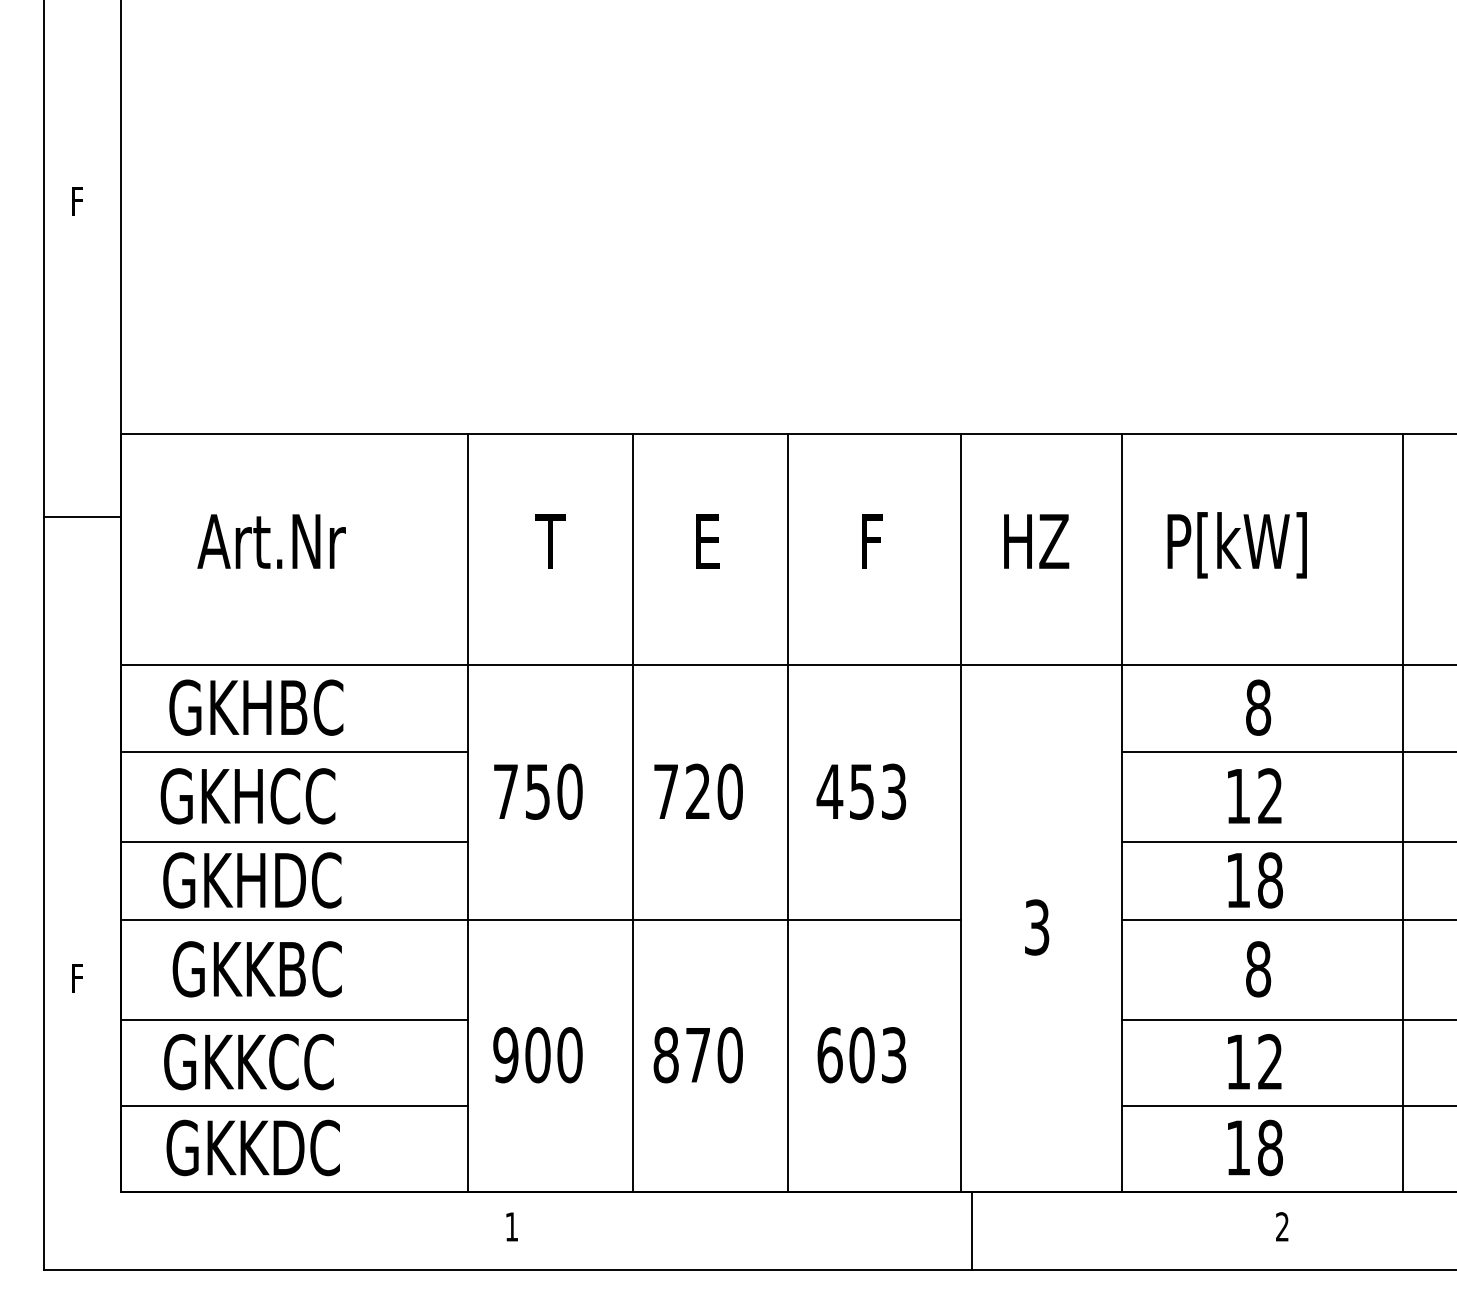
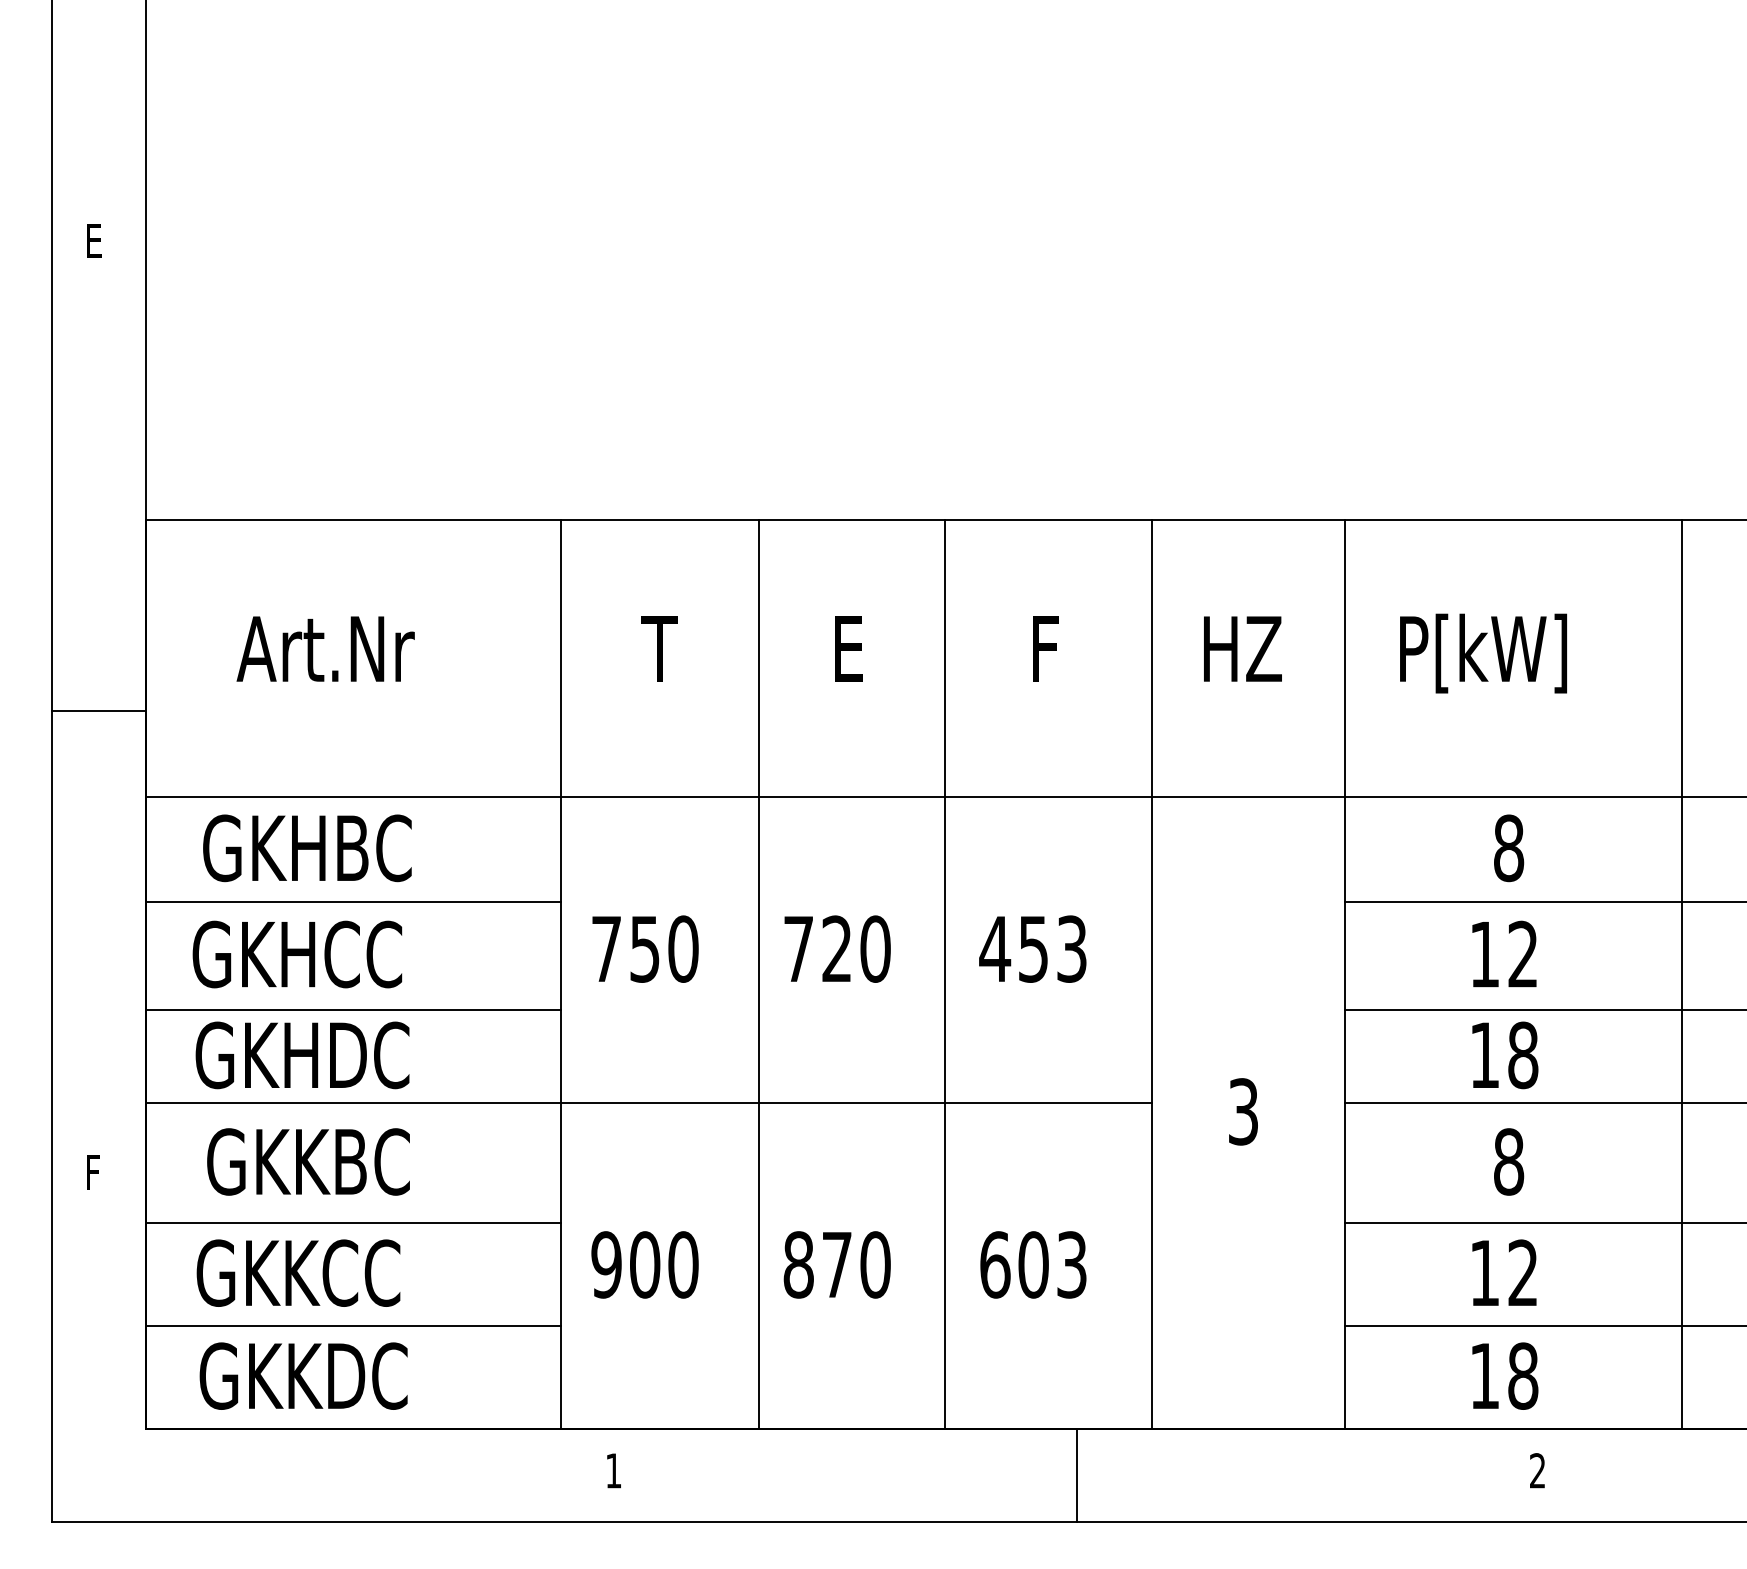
text: (79, 200) -> (95, 240), F -> E
line: (82, 516) -> (98, 711), moved
line: (972, 1229) -> (1077, 1474), moved

